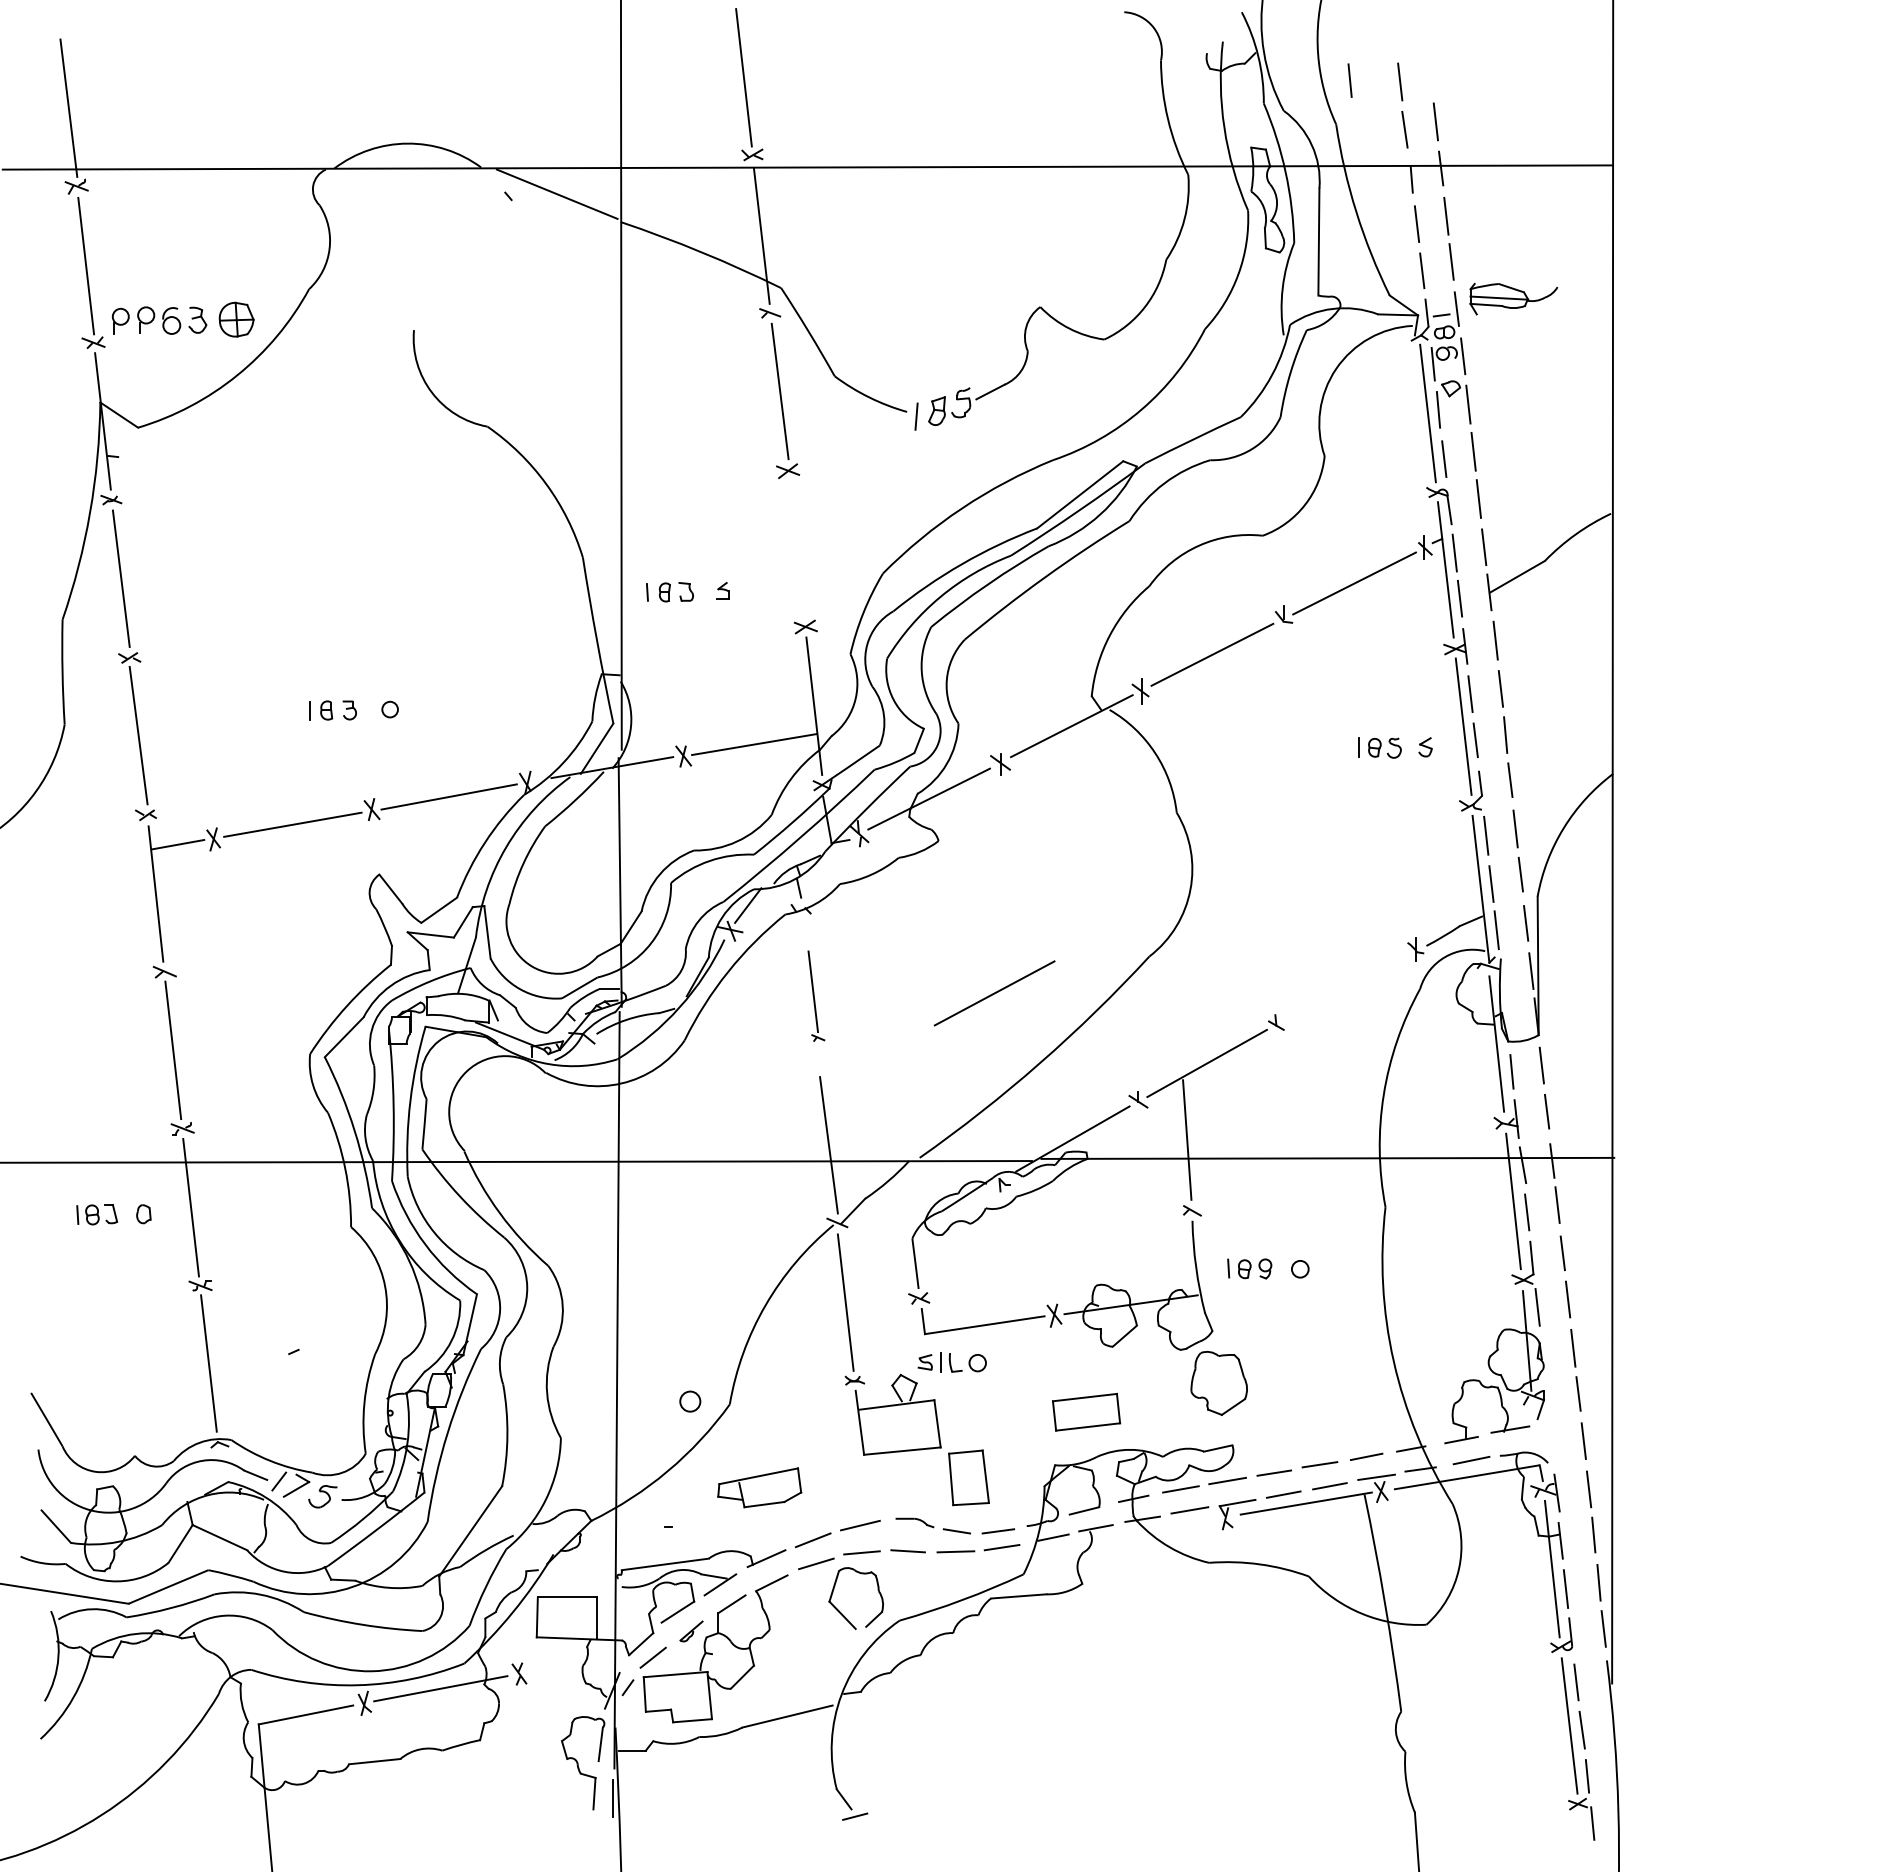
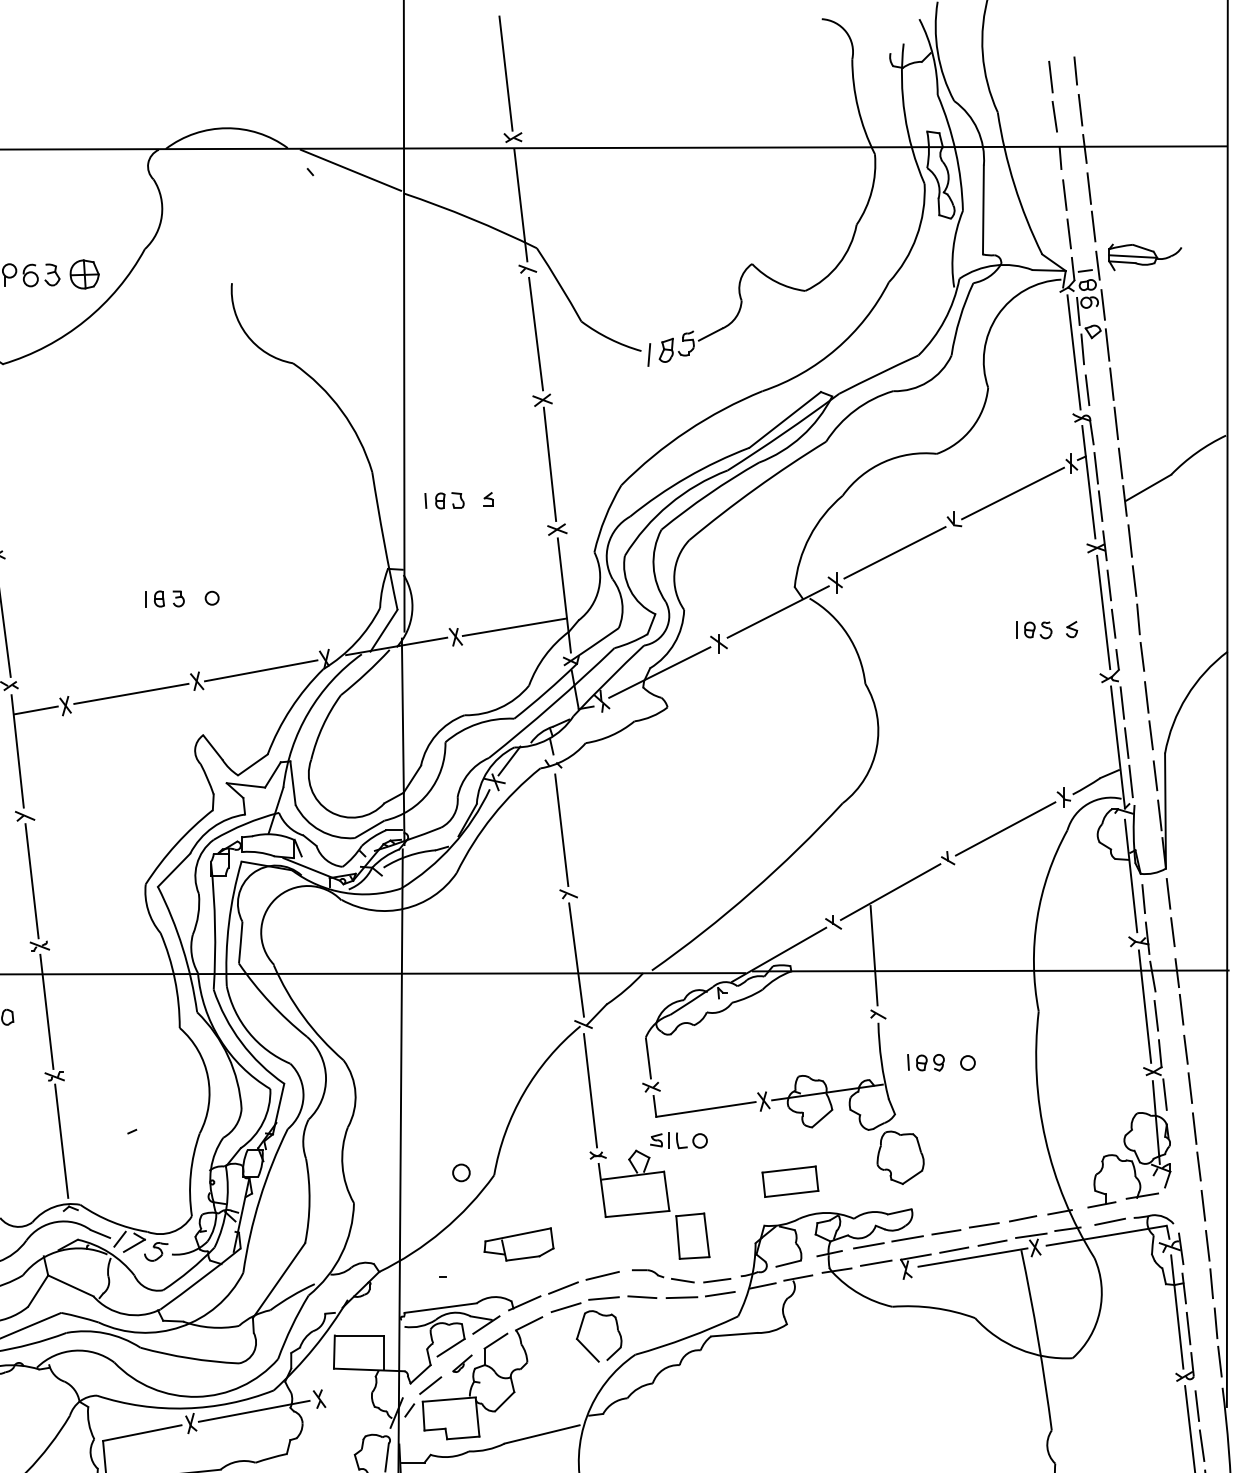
line: (1349, 80) -> (1075, 70), moved
line: (796, 548) -> (549, 464), added
line: (994, 993) -> (1005, 829), moved
part: (816, 995) -> (566, 835), size x1.67

